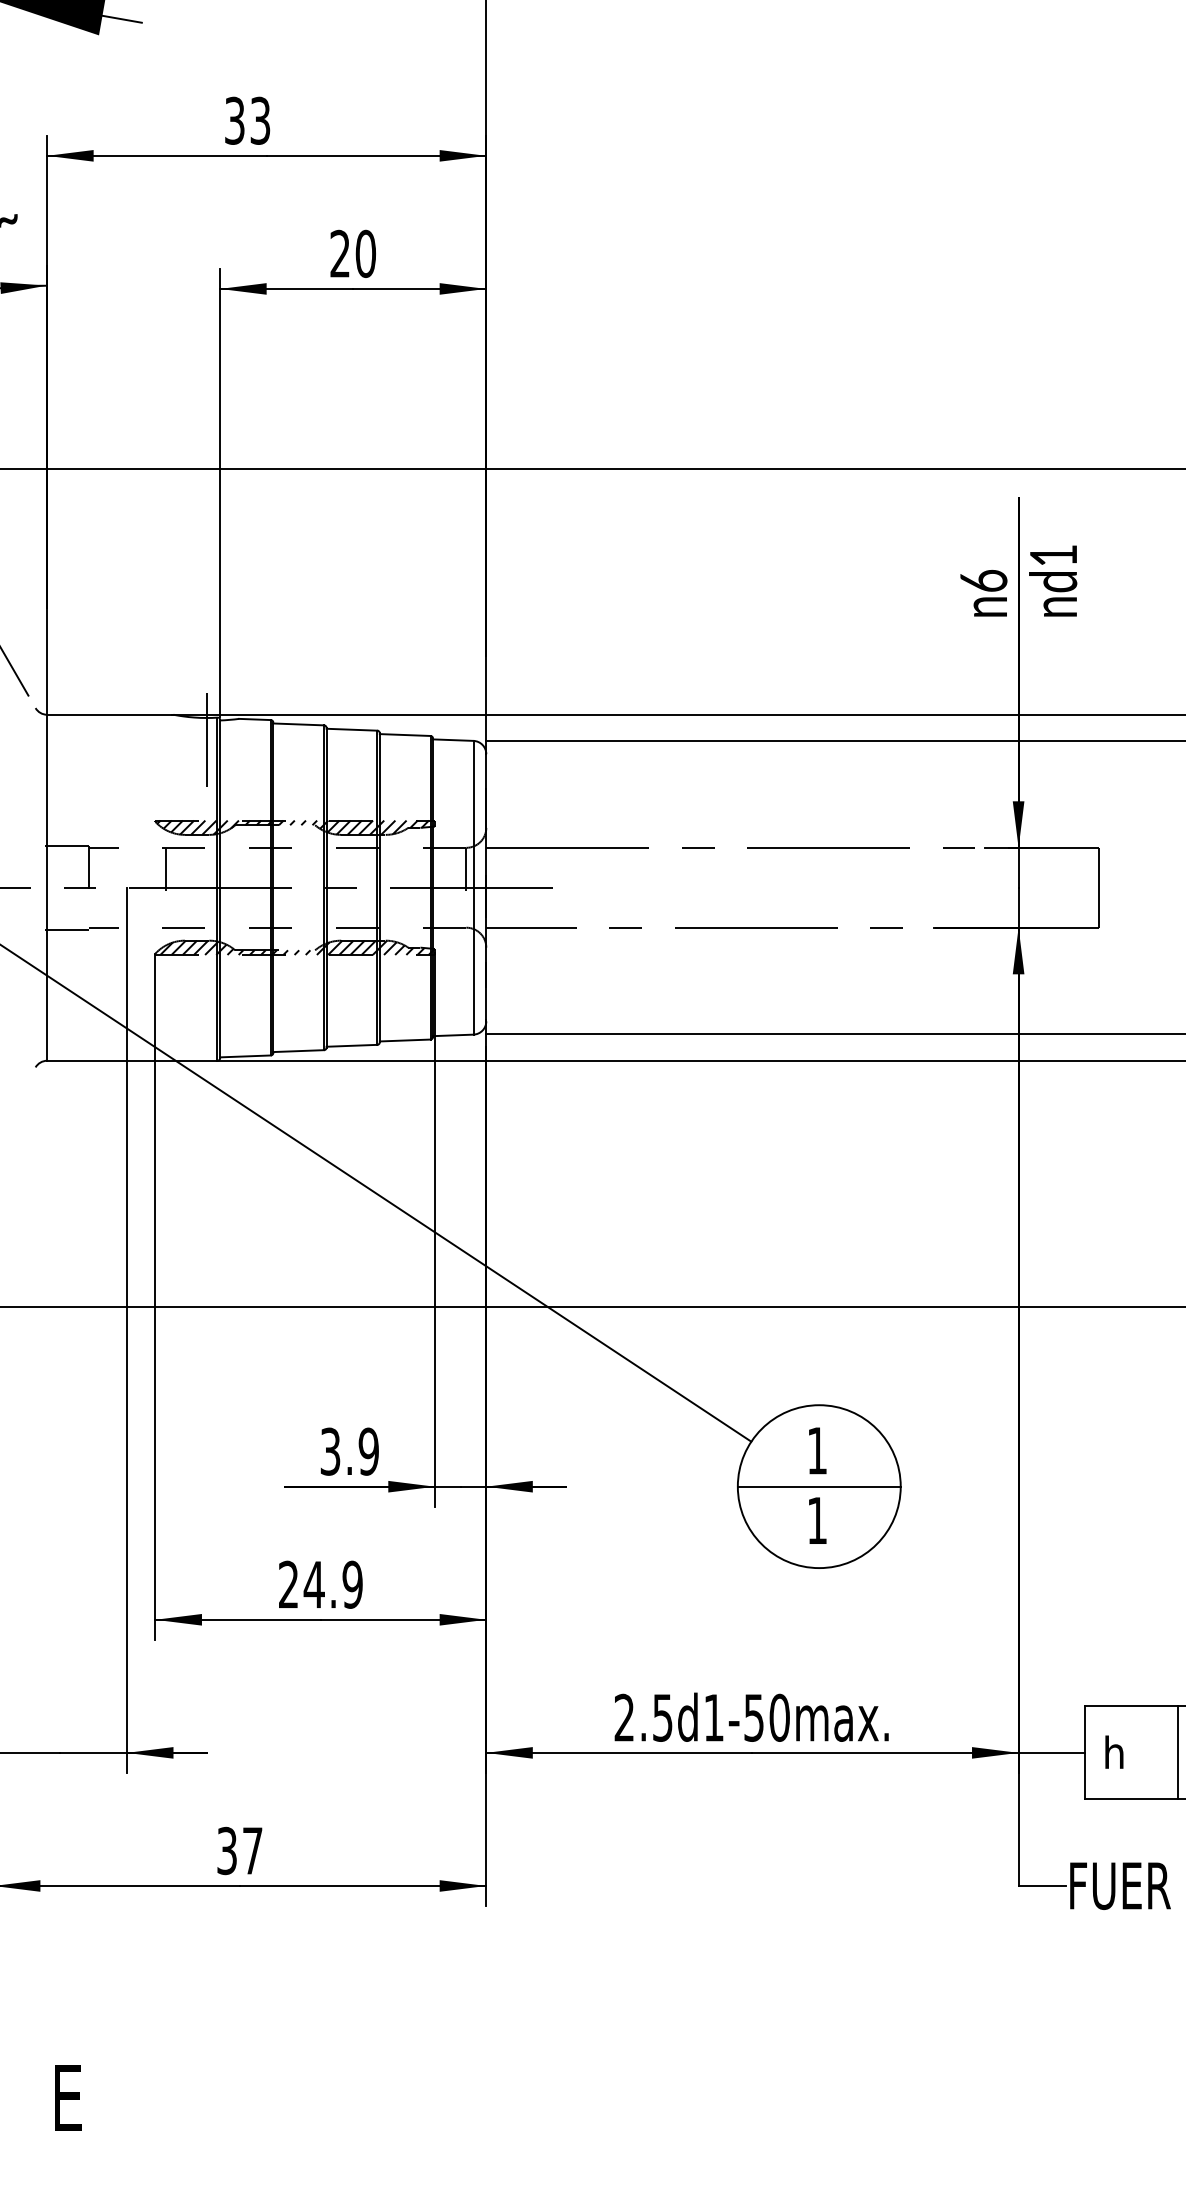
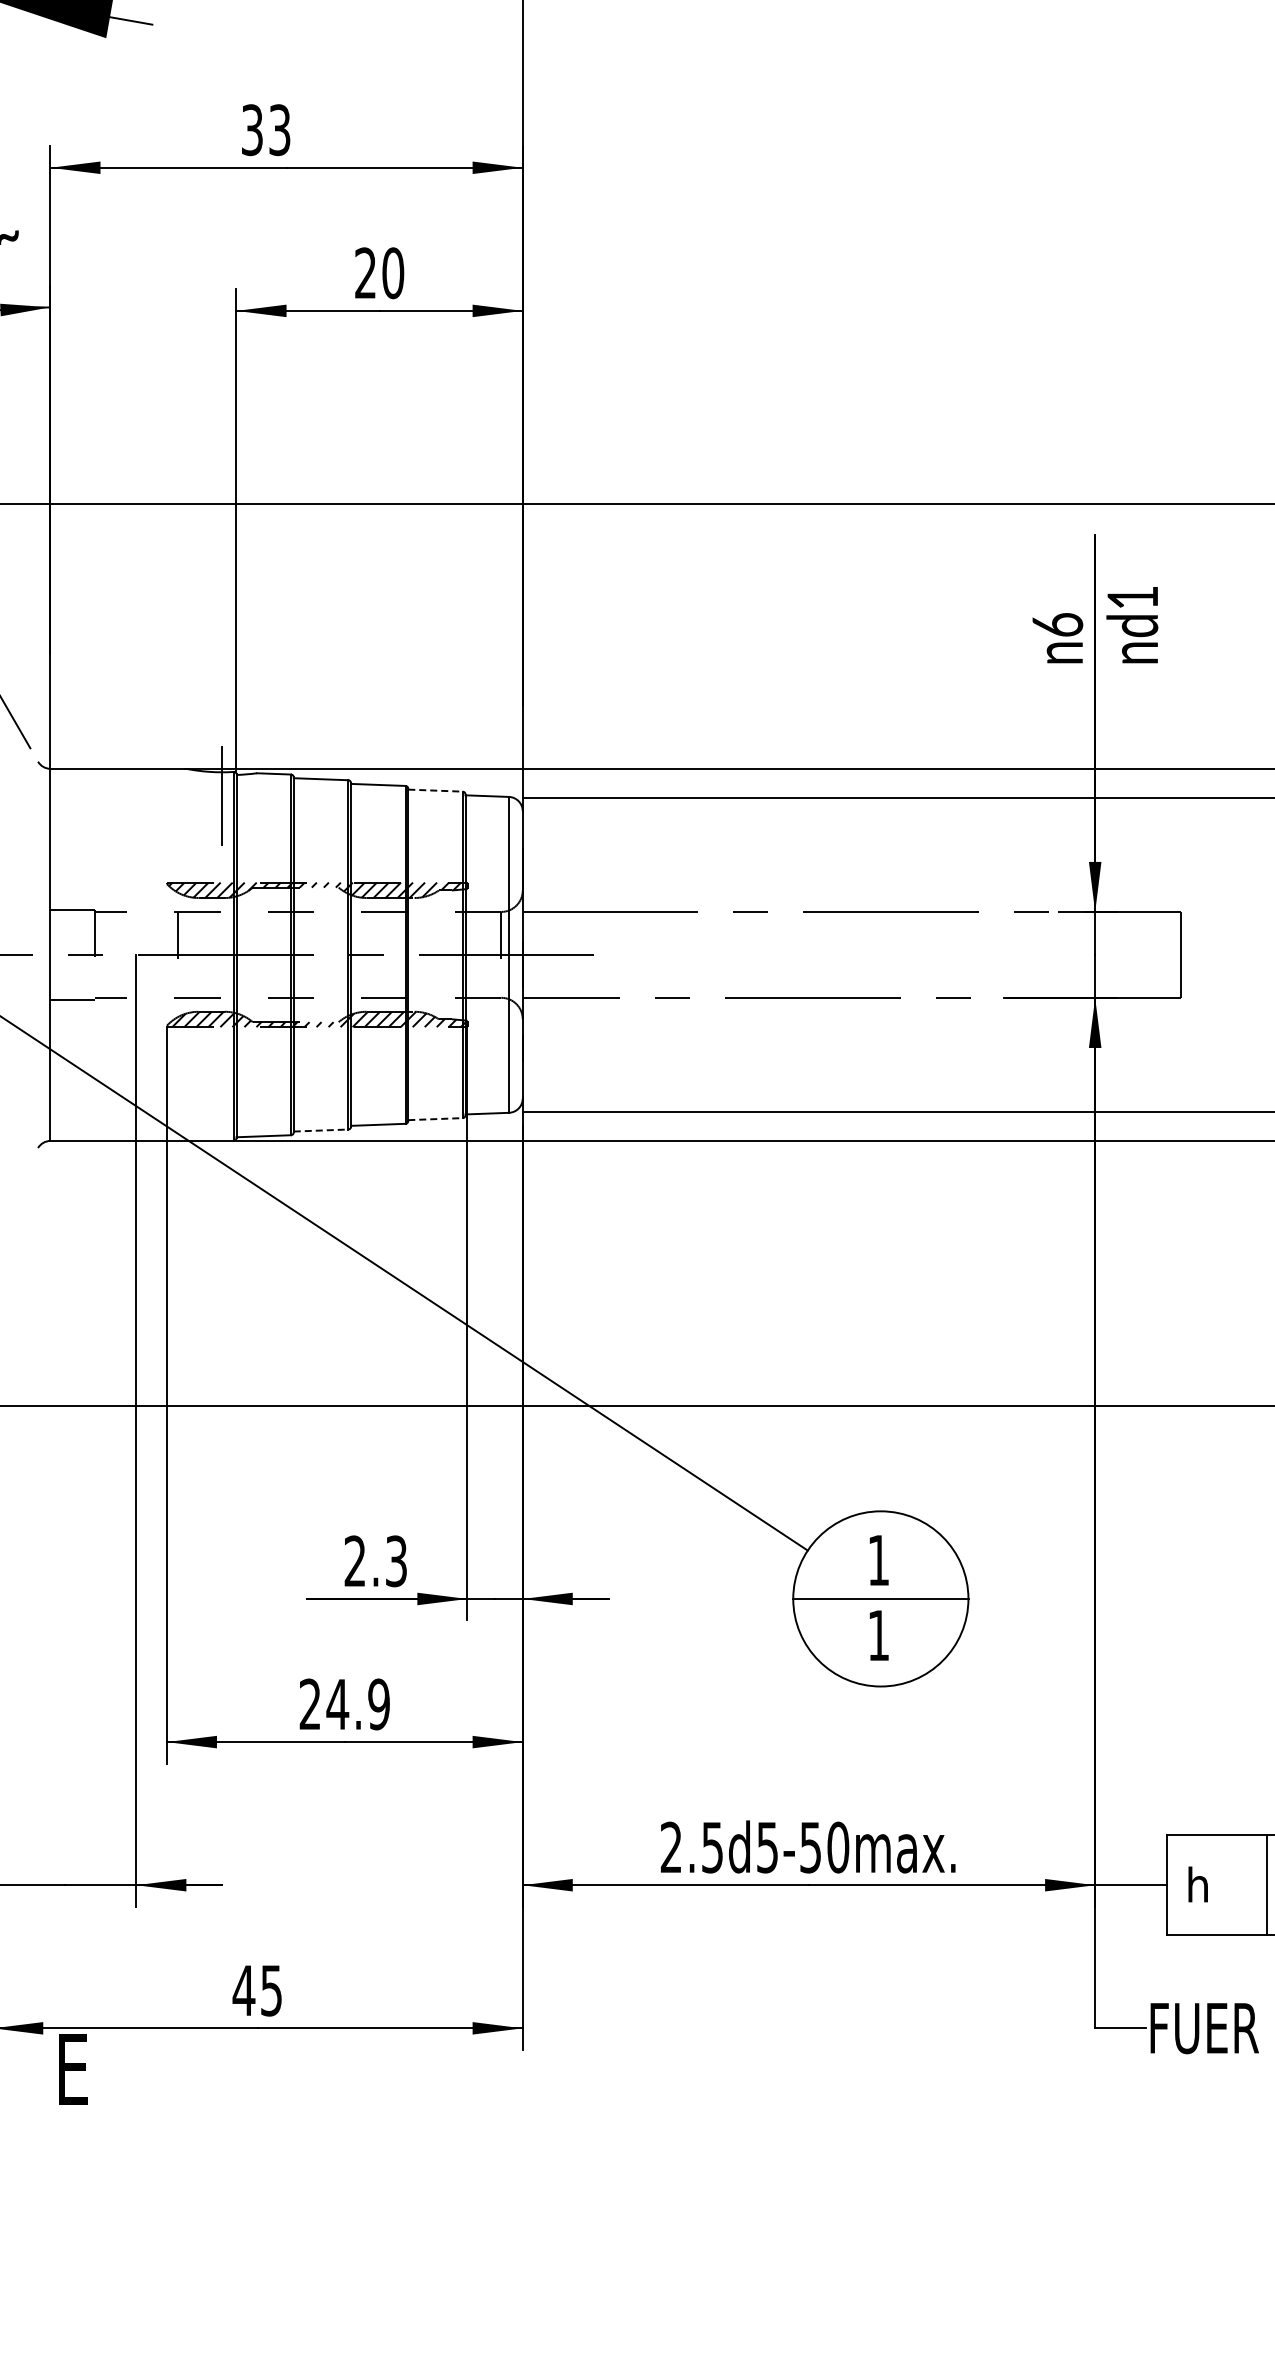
line: (406, 734) -> (436, 790), solid -> dashed
line: (406, 1040) -> (436, 1119), solid -> dashed
line: (299, 1051) -> (321, 1130), solid -> dashed
text: (349, 1451) -> (375, 1561), 3.9 -> 2.3
text: (713, 1717) -> (767, 1847), 2.5d1-50max. -> 2.5d5-50max.
text: (238, 1850) -> (256, 1990), 37 -> 45
text: (68, 2098) -> (73, 2069), moved

